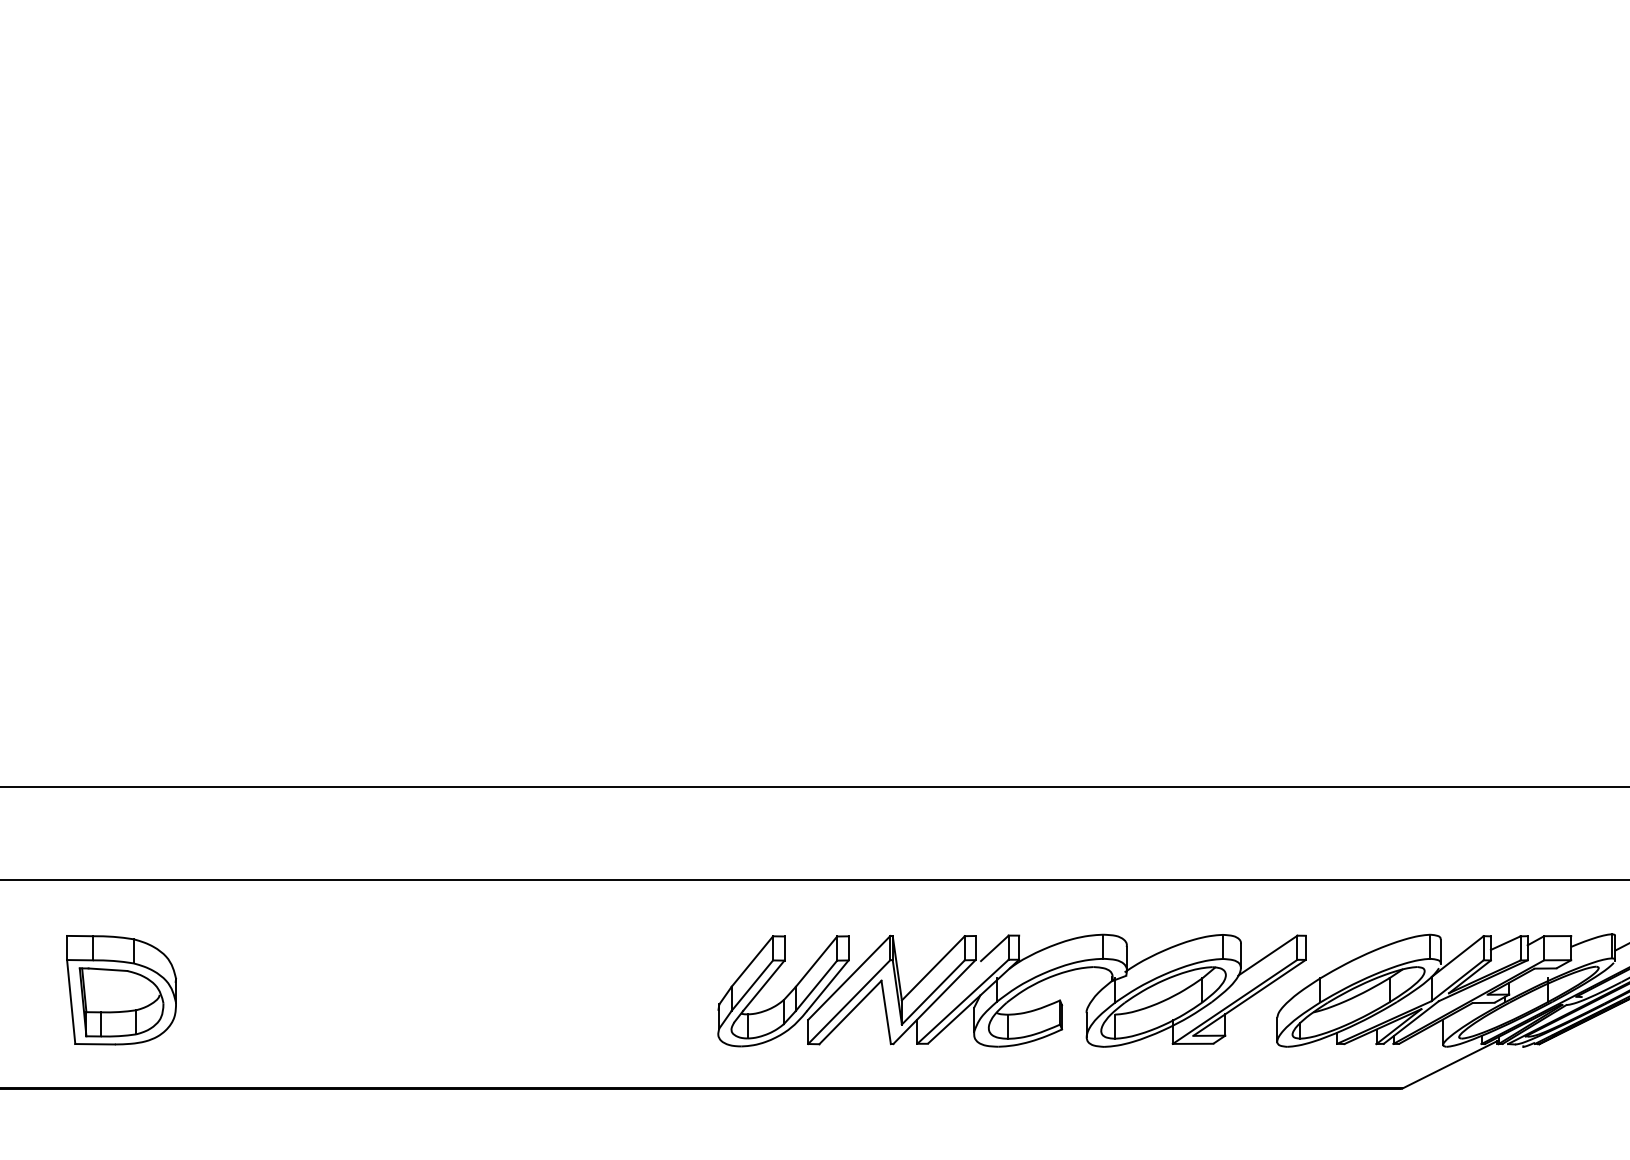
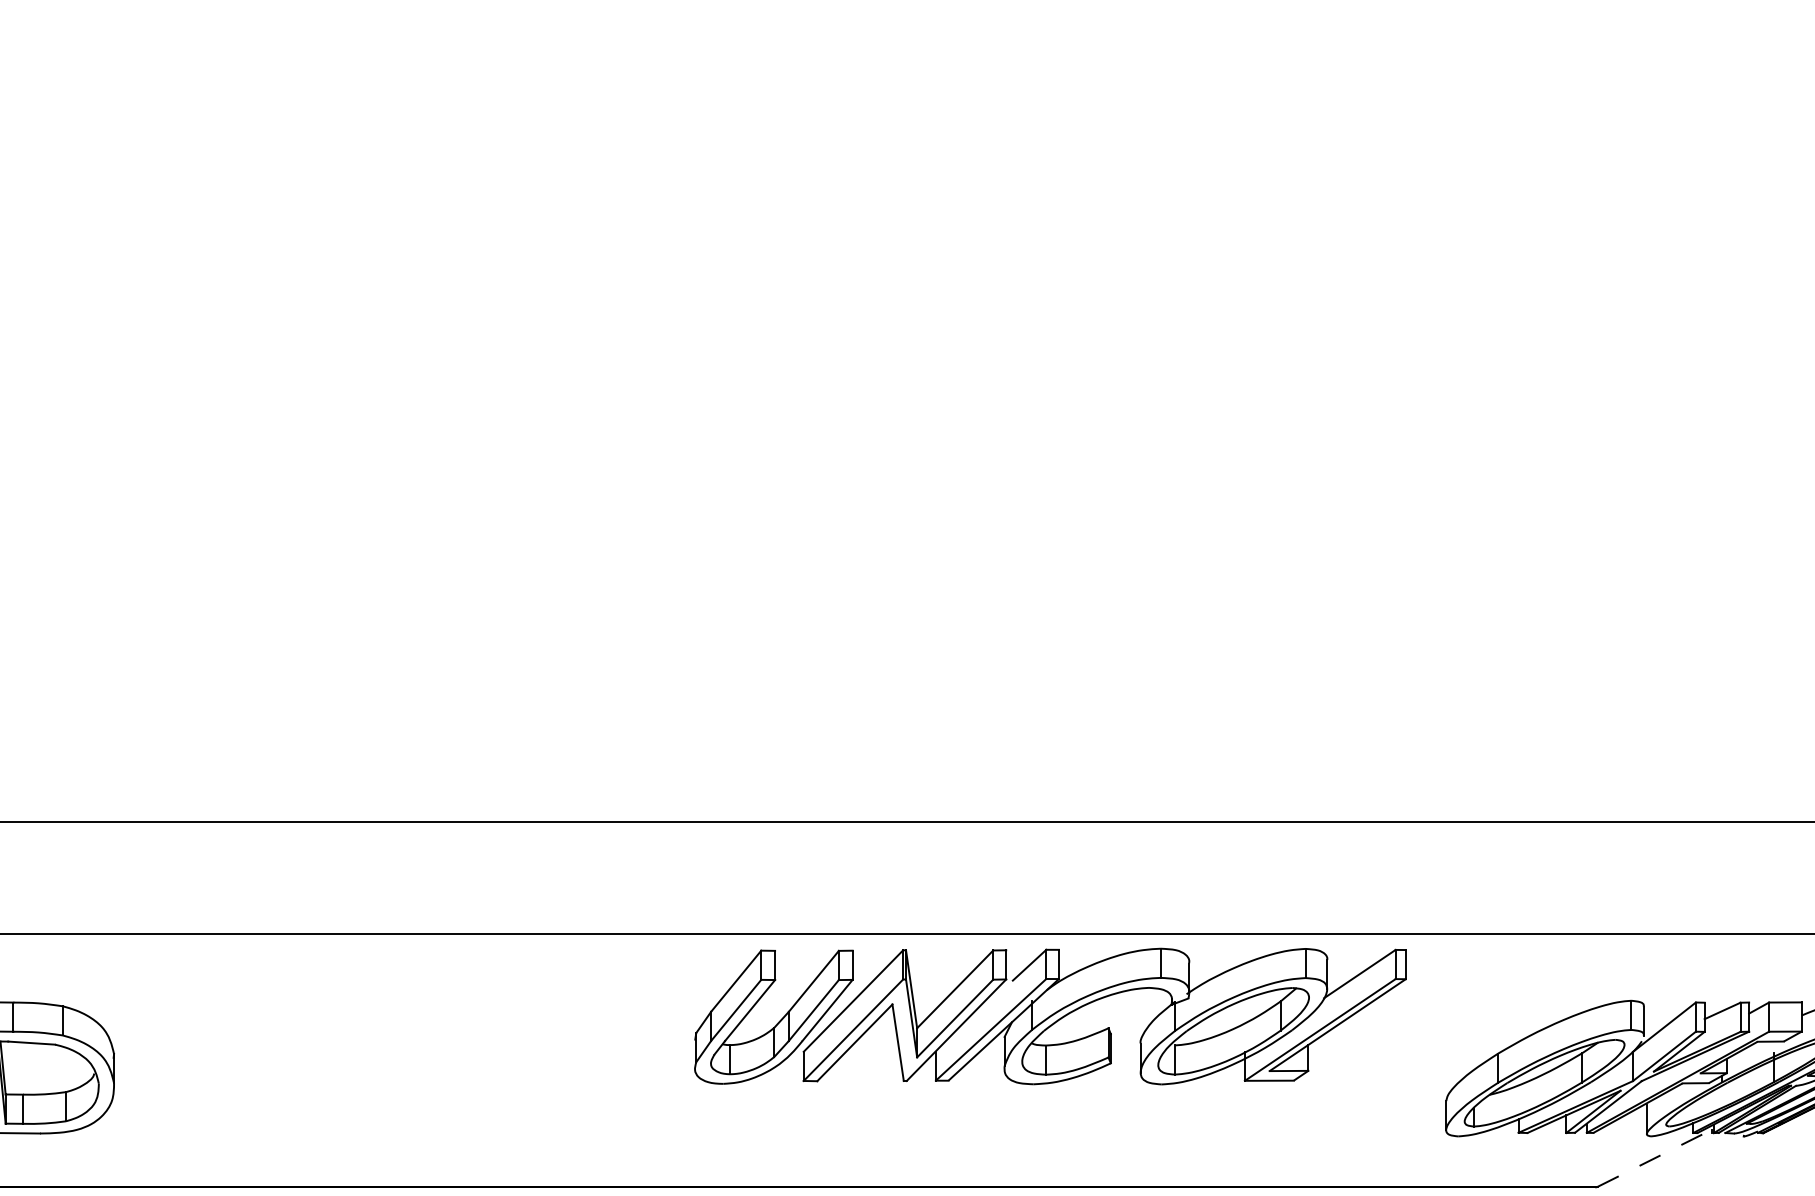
part: (1011, 990) -> (1049, 1016), moved
line: (1450, 1064) -> (1655, 1157), solid -> dashed

